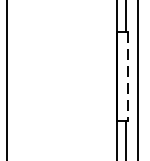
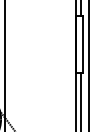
line: (127, 76) -> (82, 44), dashed -> solid

